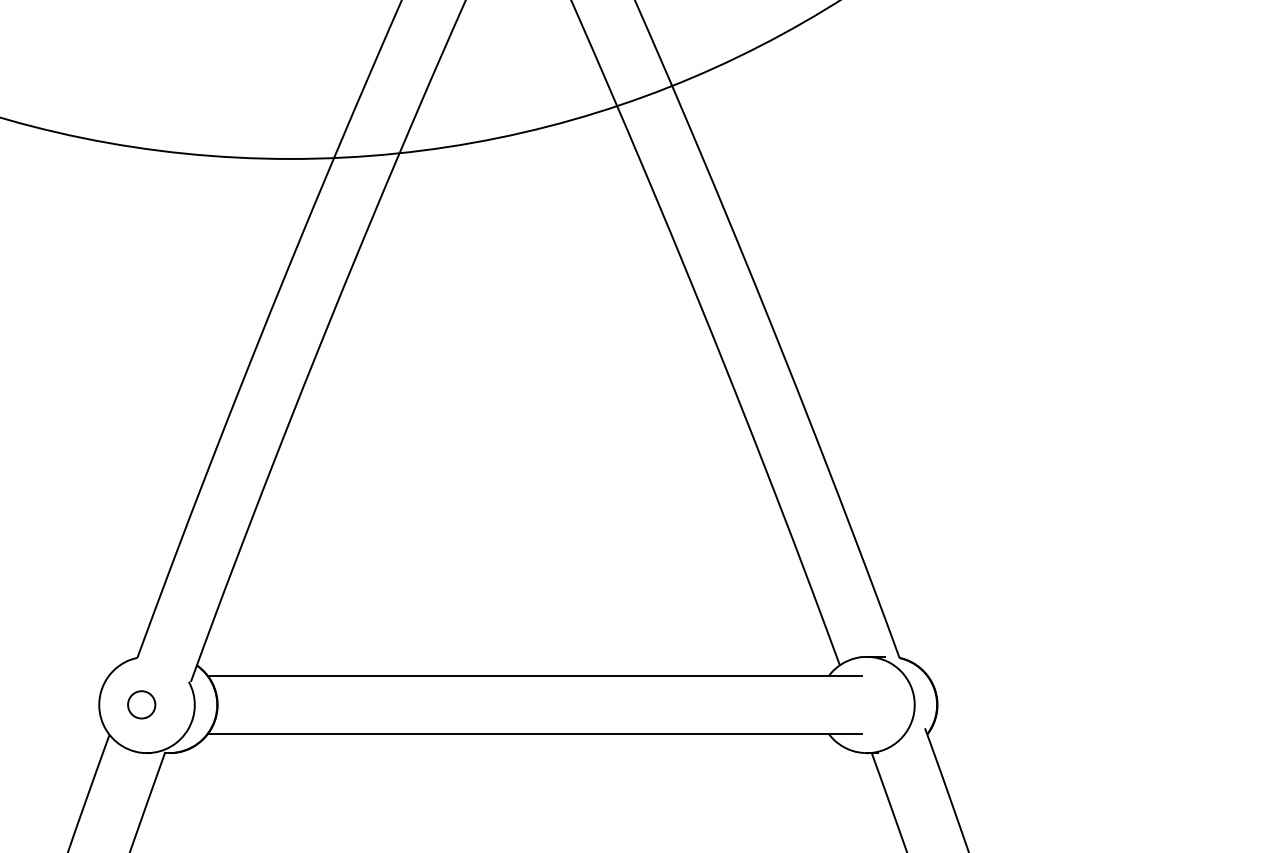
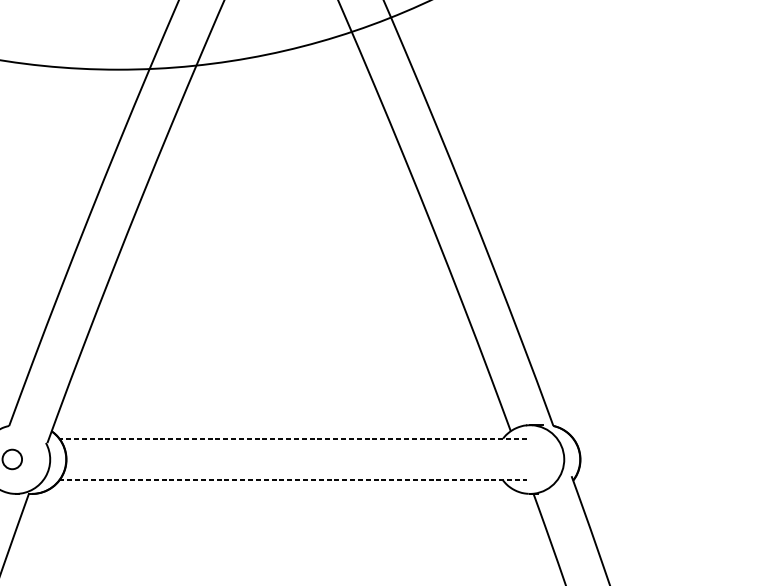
line: (534, 675) -> (292, 438), solid -> dashed
line: (535, 734) -> (293, 480), solid -> dashed

